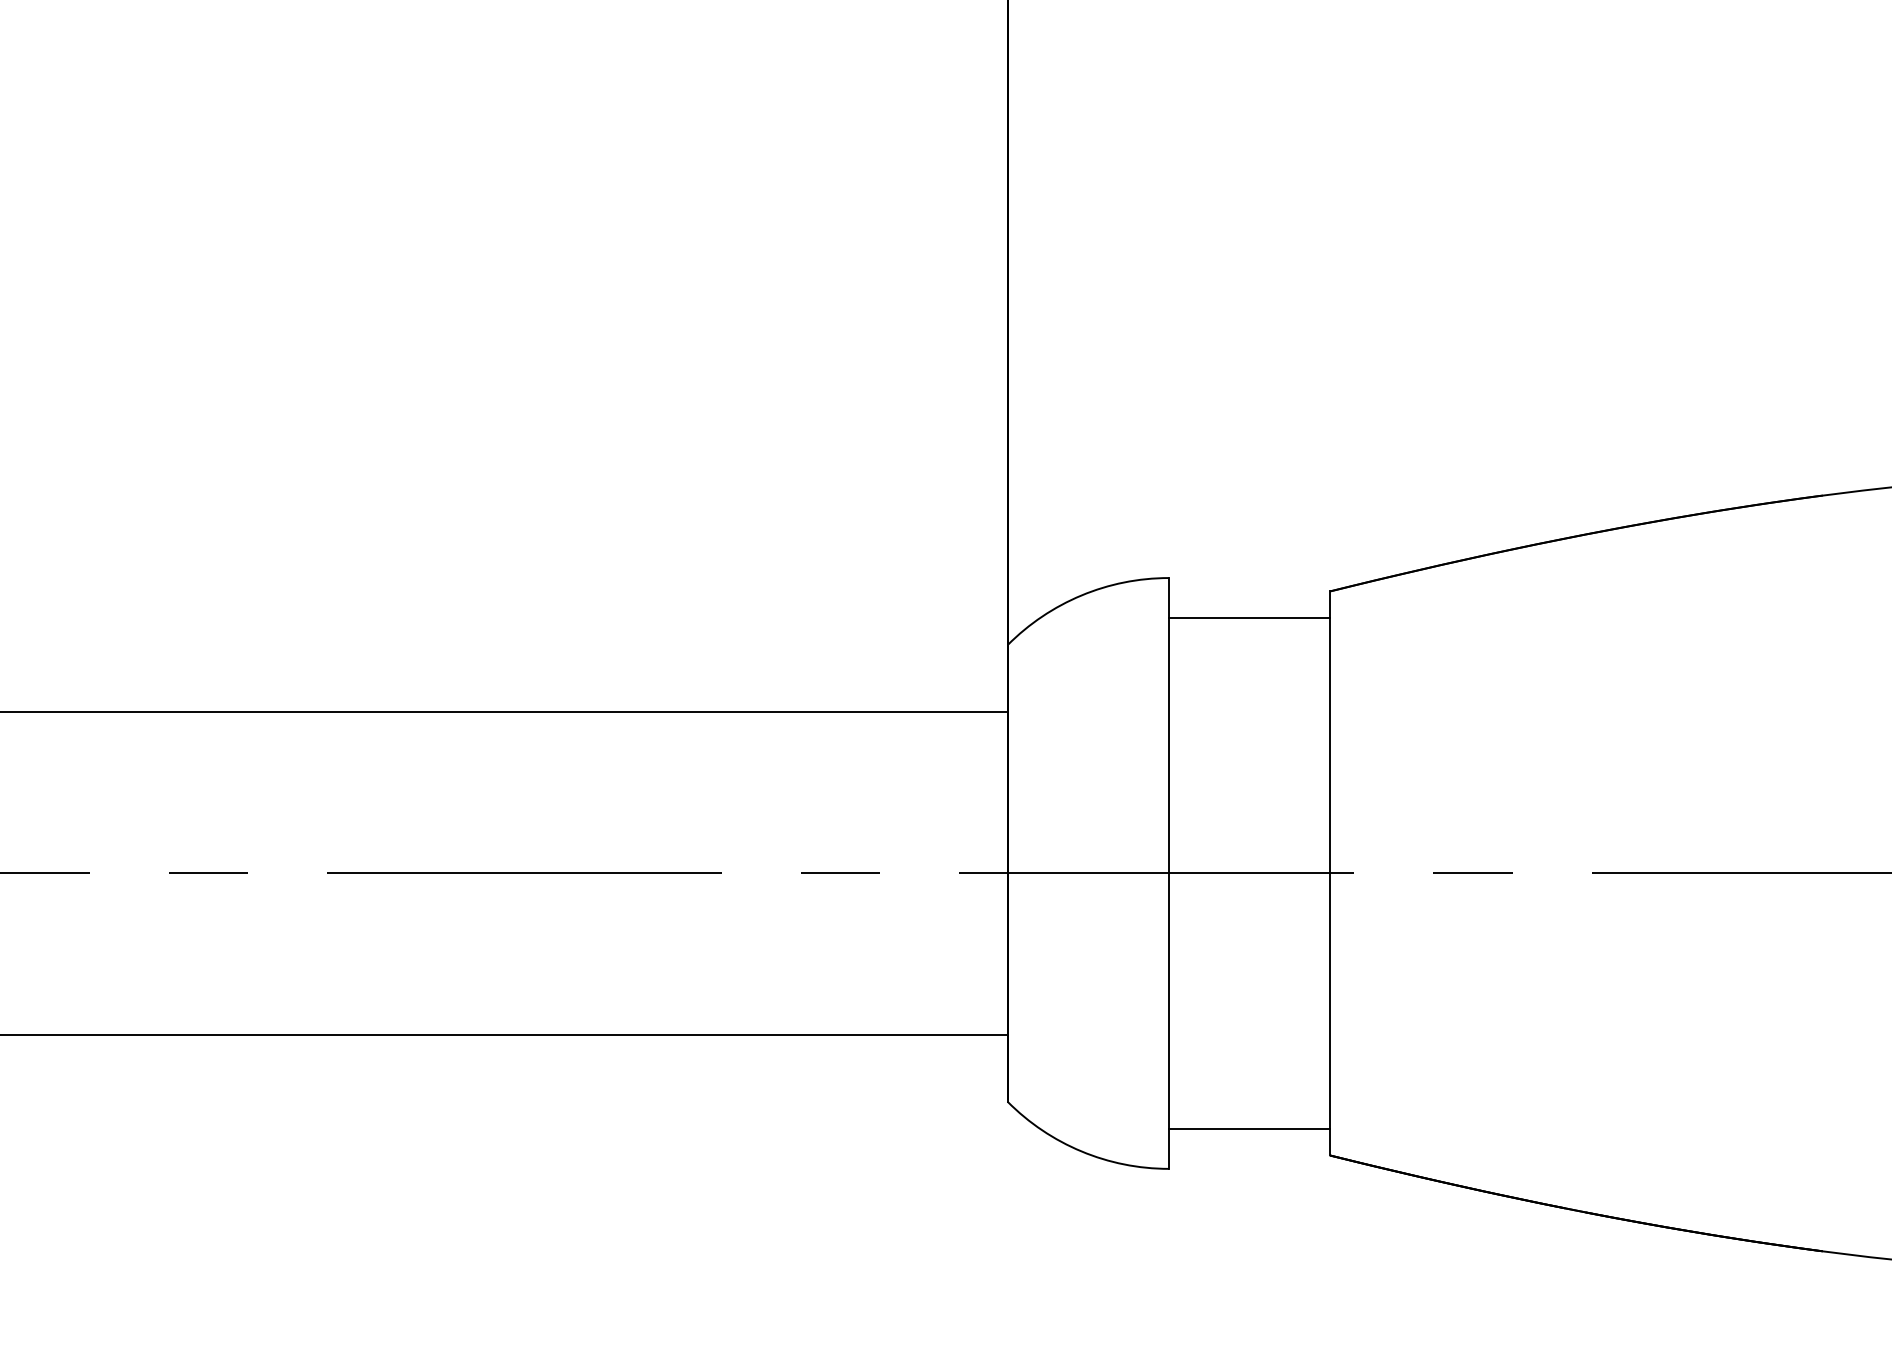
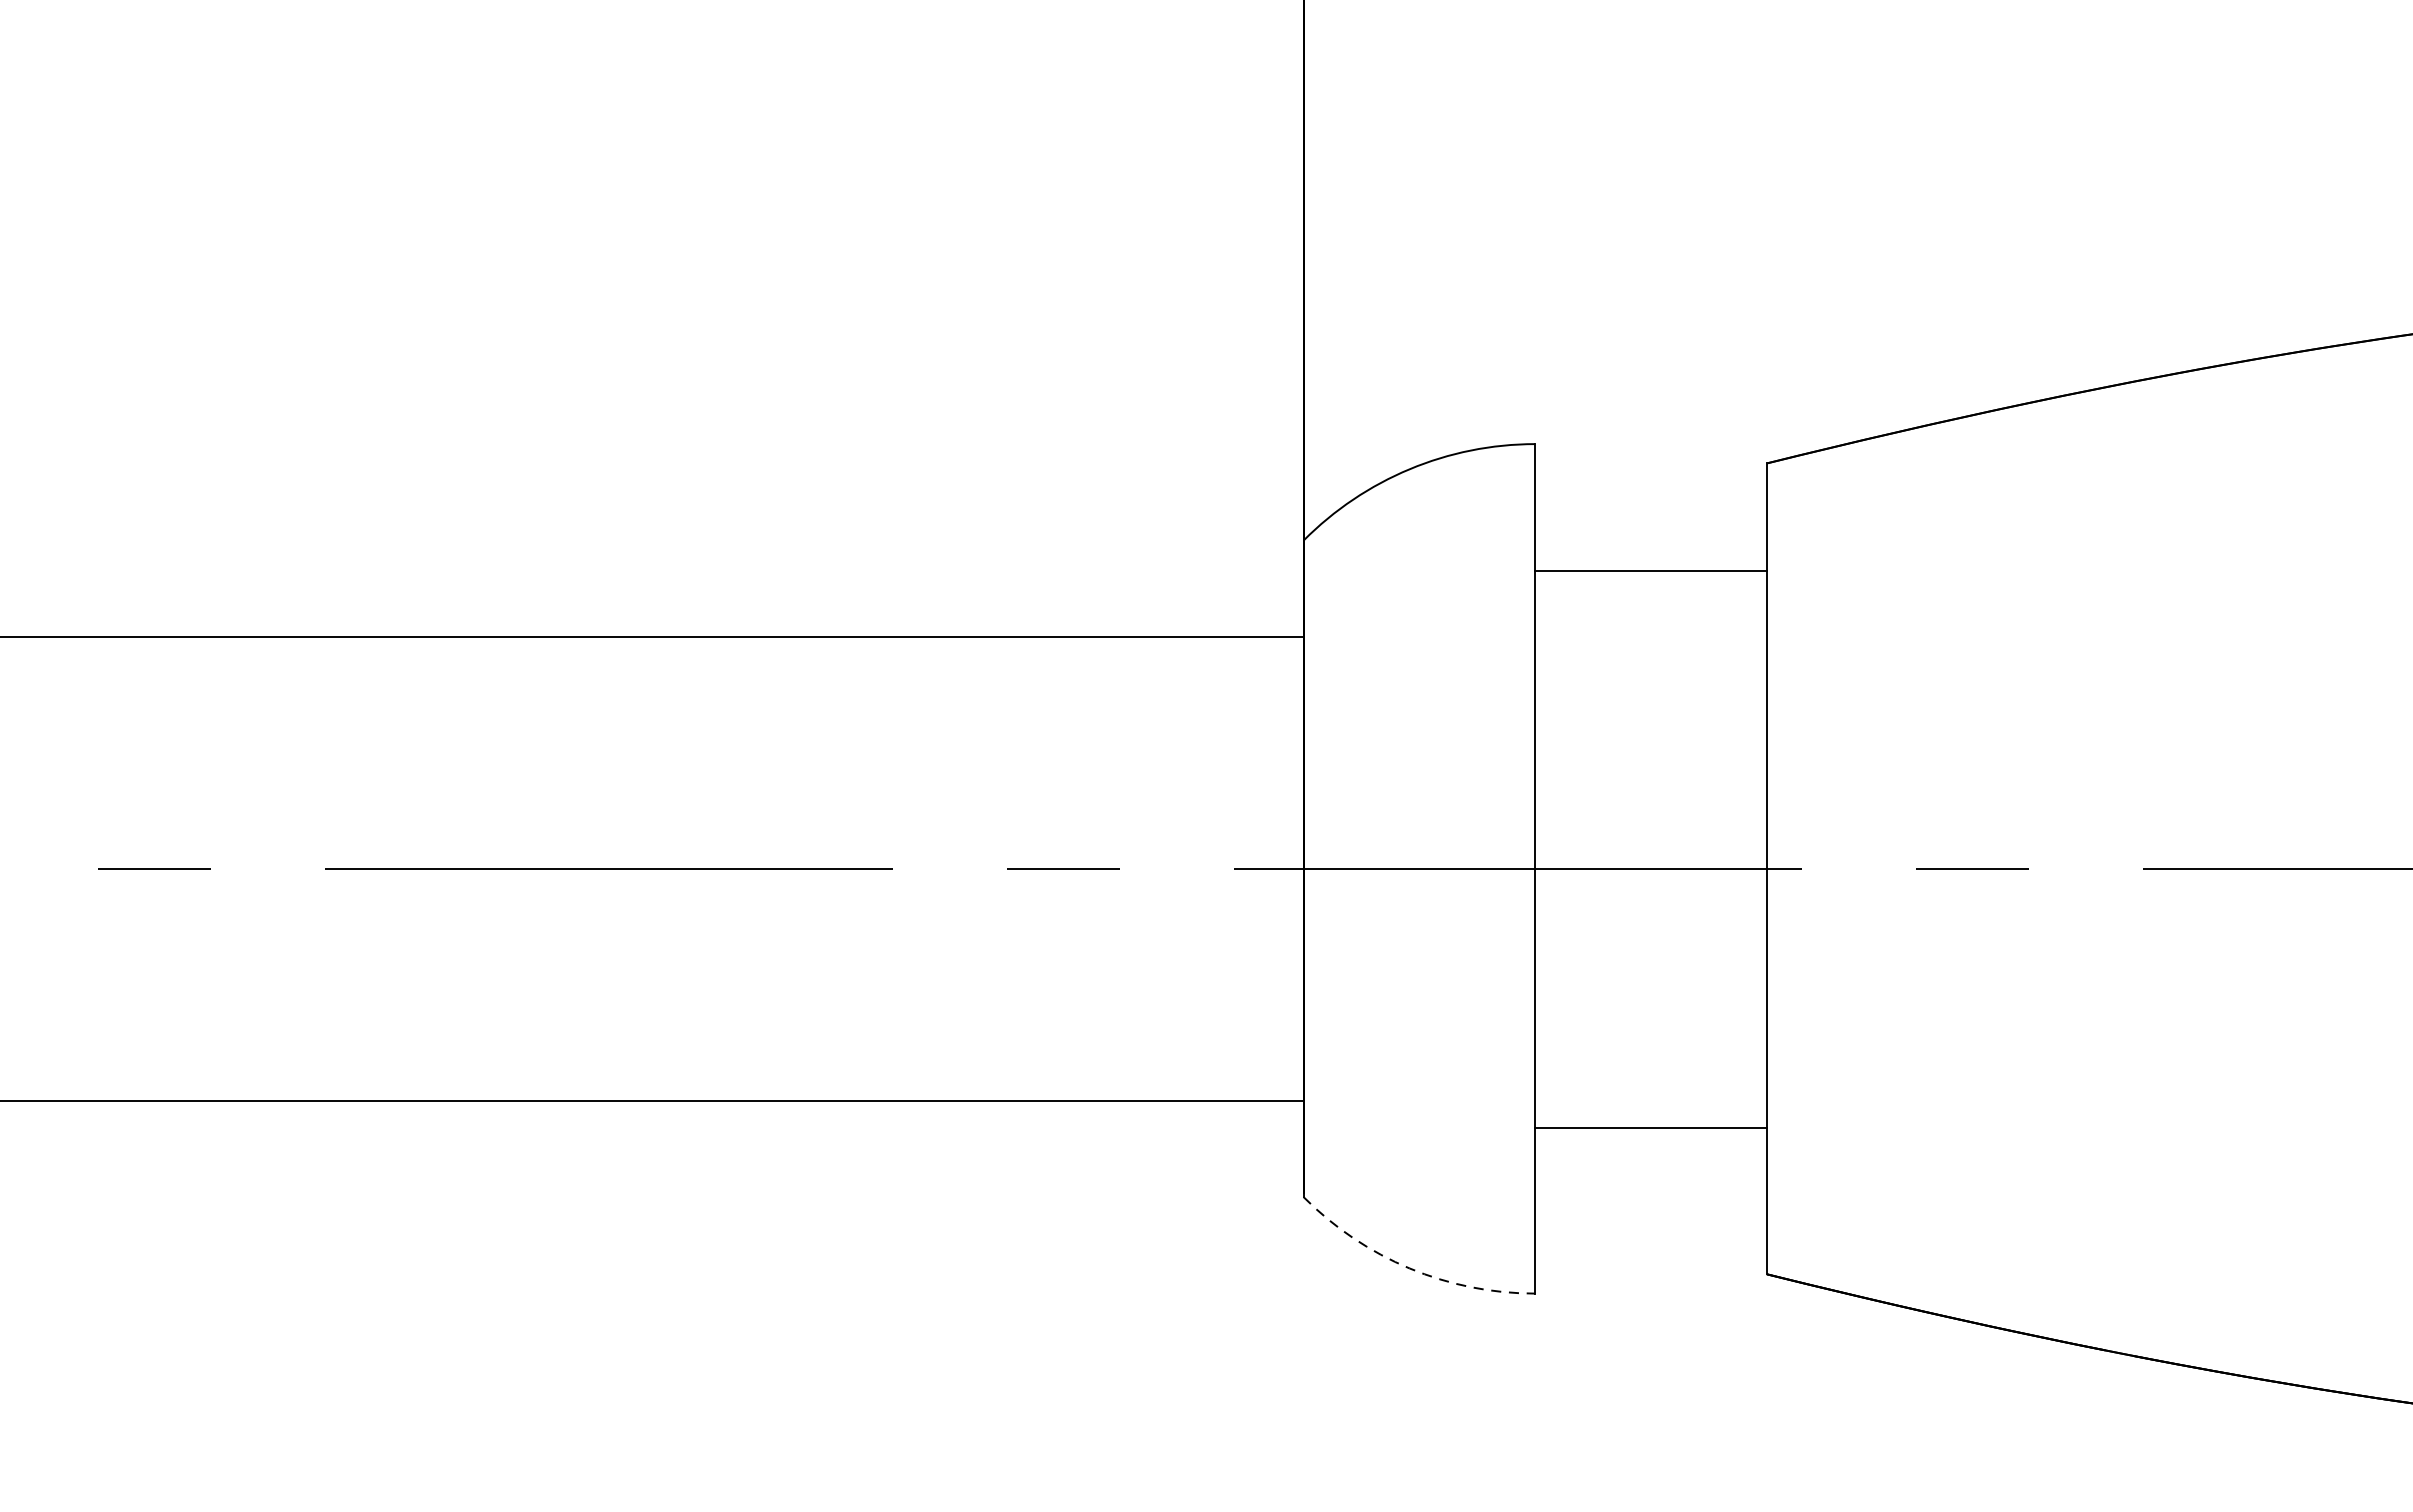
line: (1248, 618) -> (1649, 571), moved
line: (1248, 1128) -> (1649, 1127), moved
arc: (1081, 1151) -> (1409, 1268), solid -> dashed

